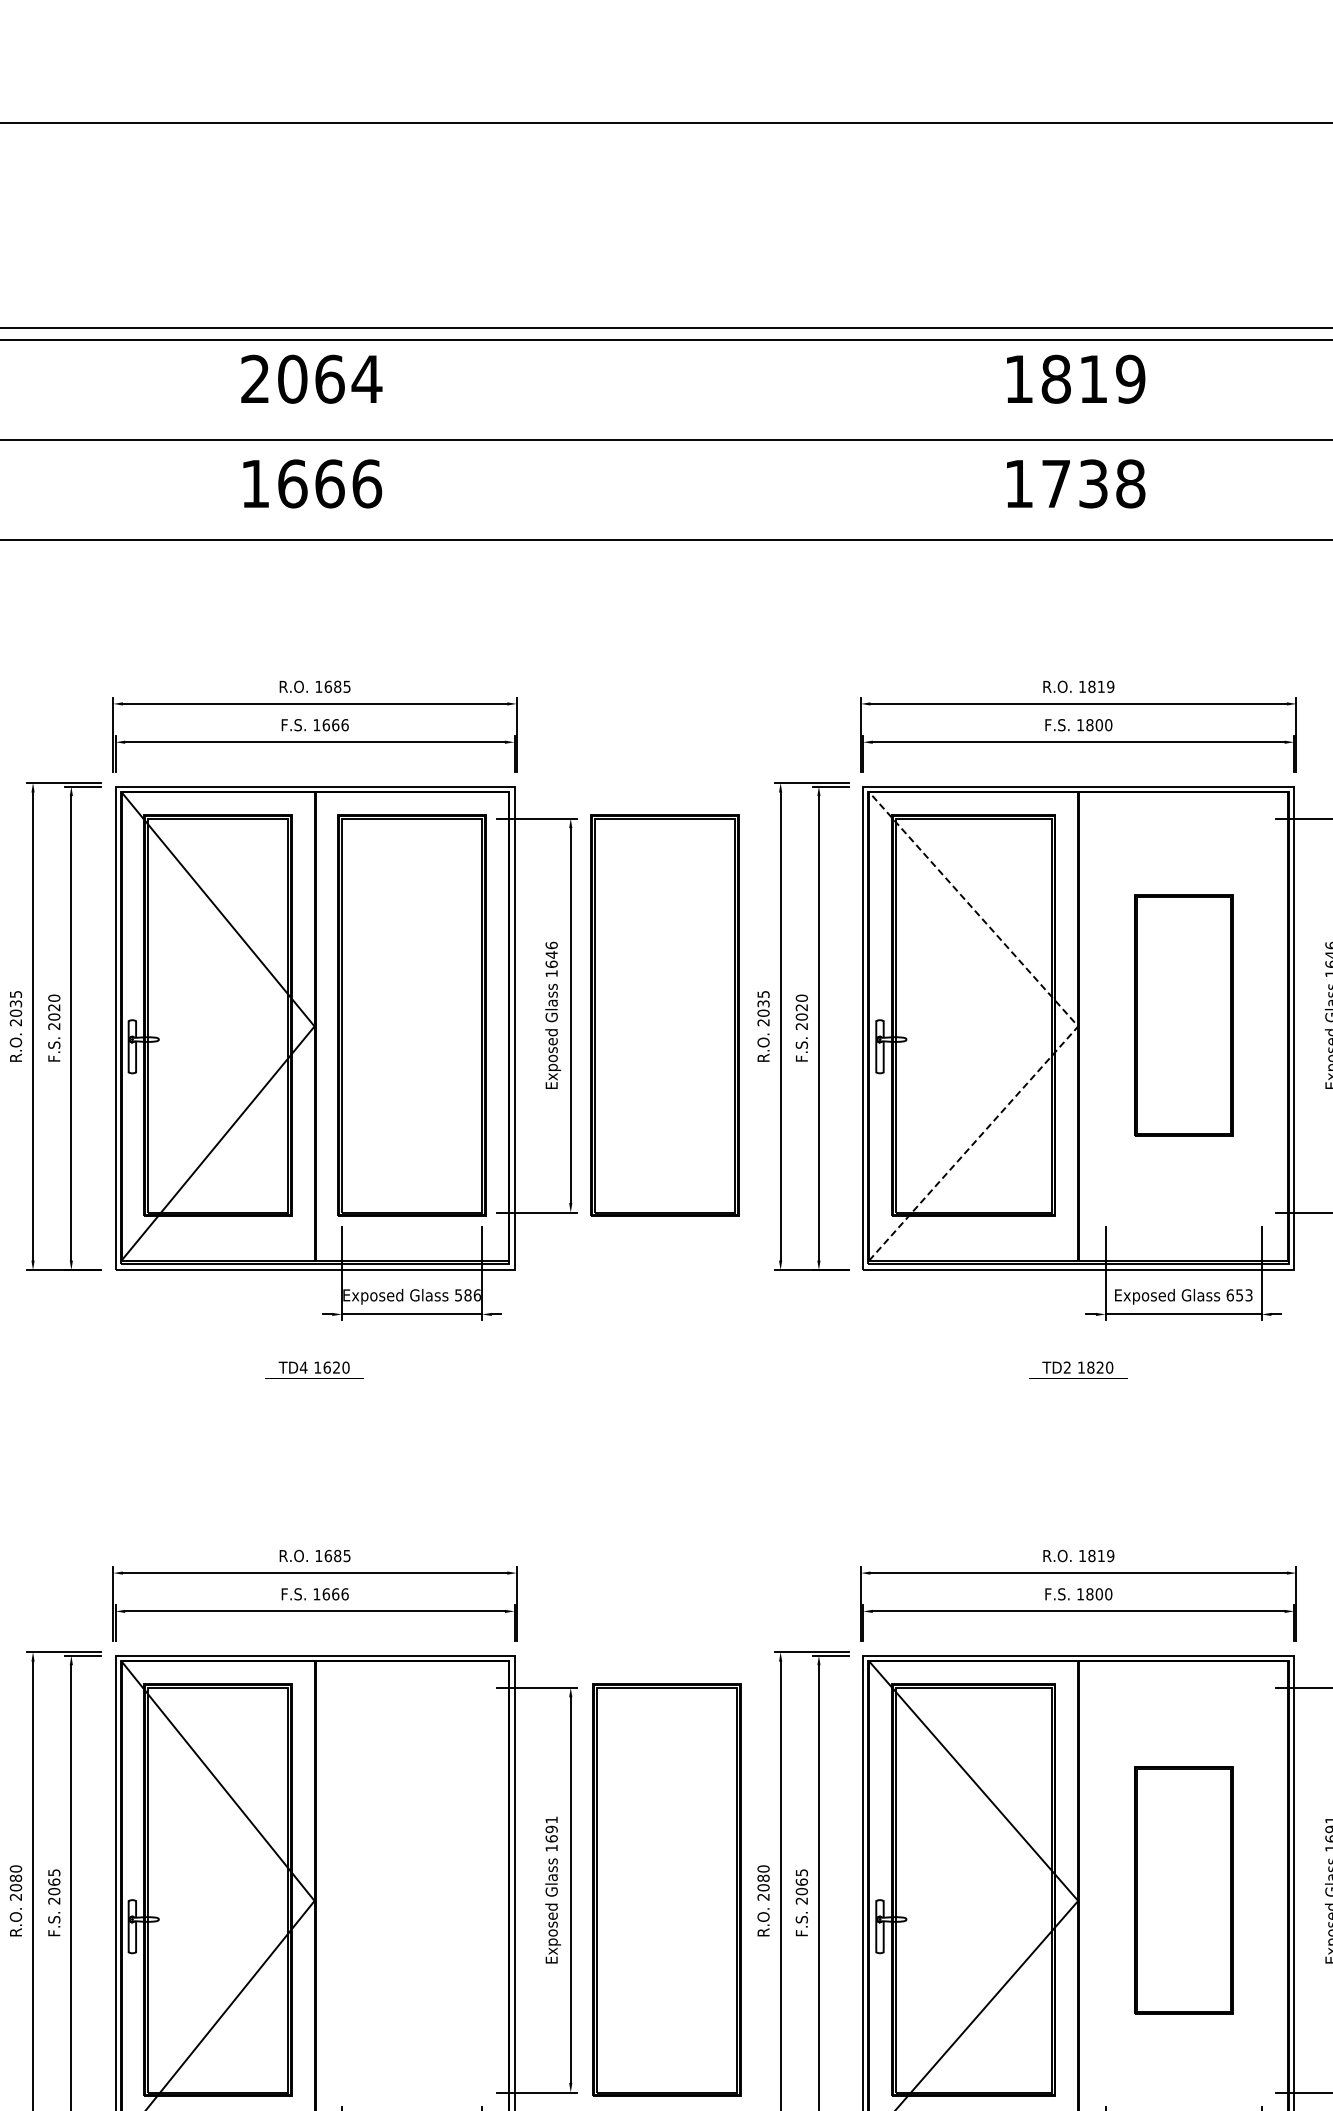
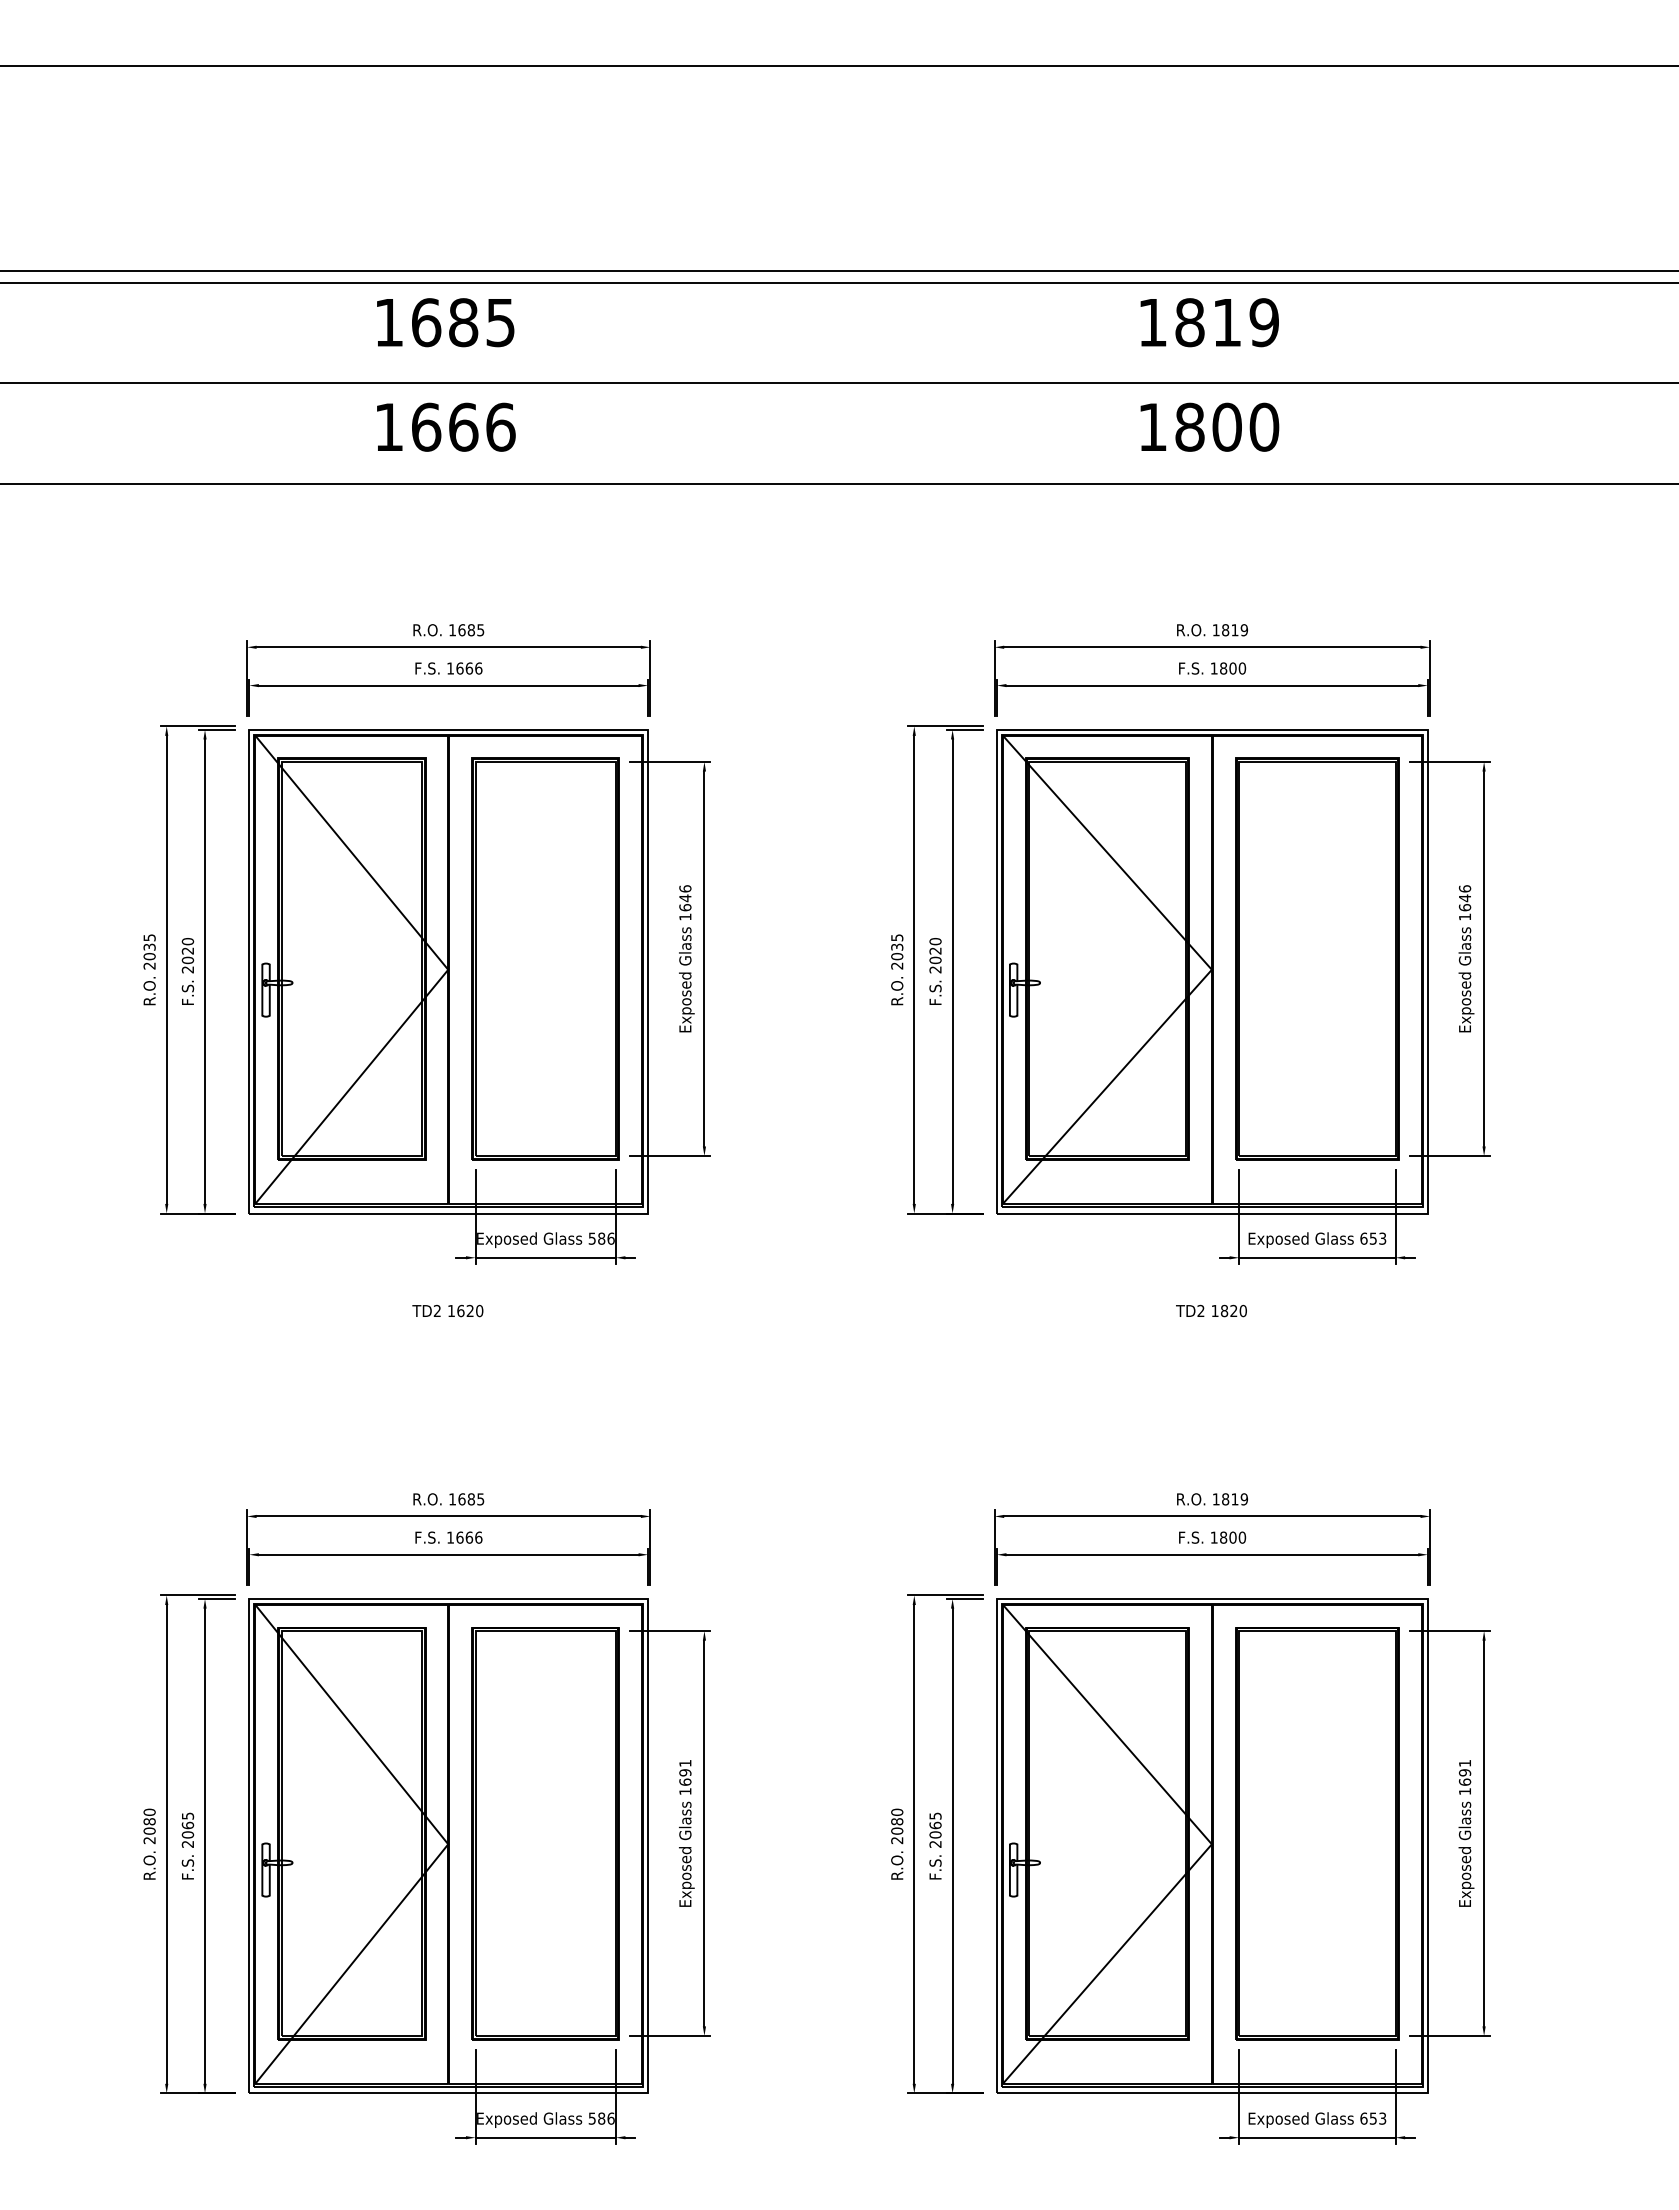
text: (311, 379) -> (445, 322), 2064 -> 1685
text: (1093, 483) -> (1227, 426), 1738 -> 1800
part: (664, 1015) -> (798, 958), removed
part: (1183, 1015) -> (1317, 958), size x1.67
line: (1077, 1026) -> (1211, 969), dashed -> solid
text: (303, 1367) -> (437, 1310), TD4 -> TD2
part: (666, 1890) -> (545, 1833), moved
part: (1183, 1890) -> (1317, 1833), size x1.67

